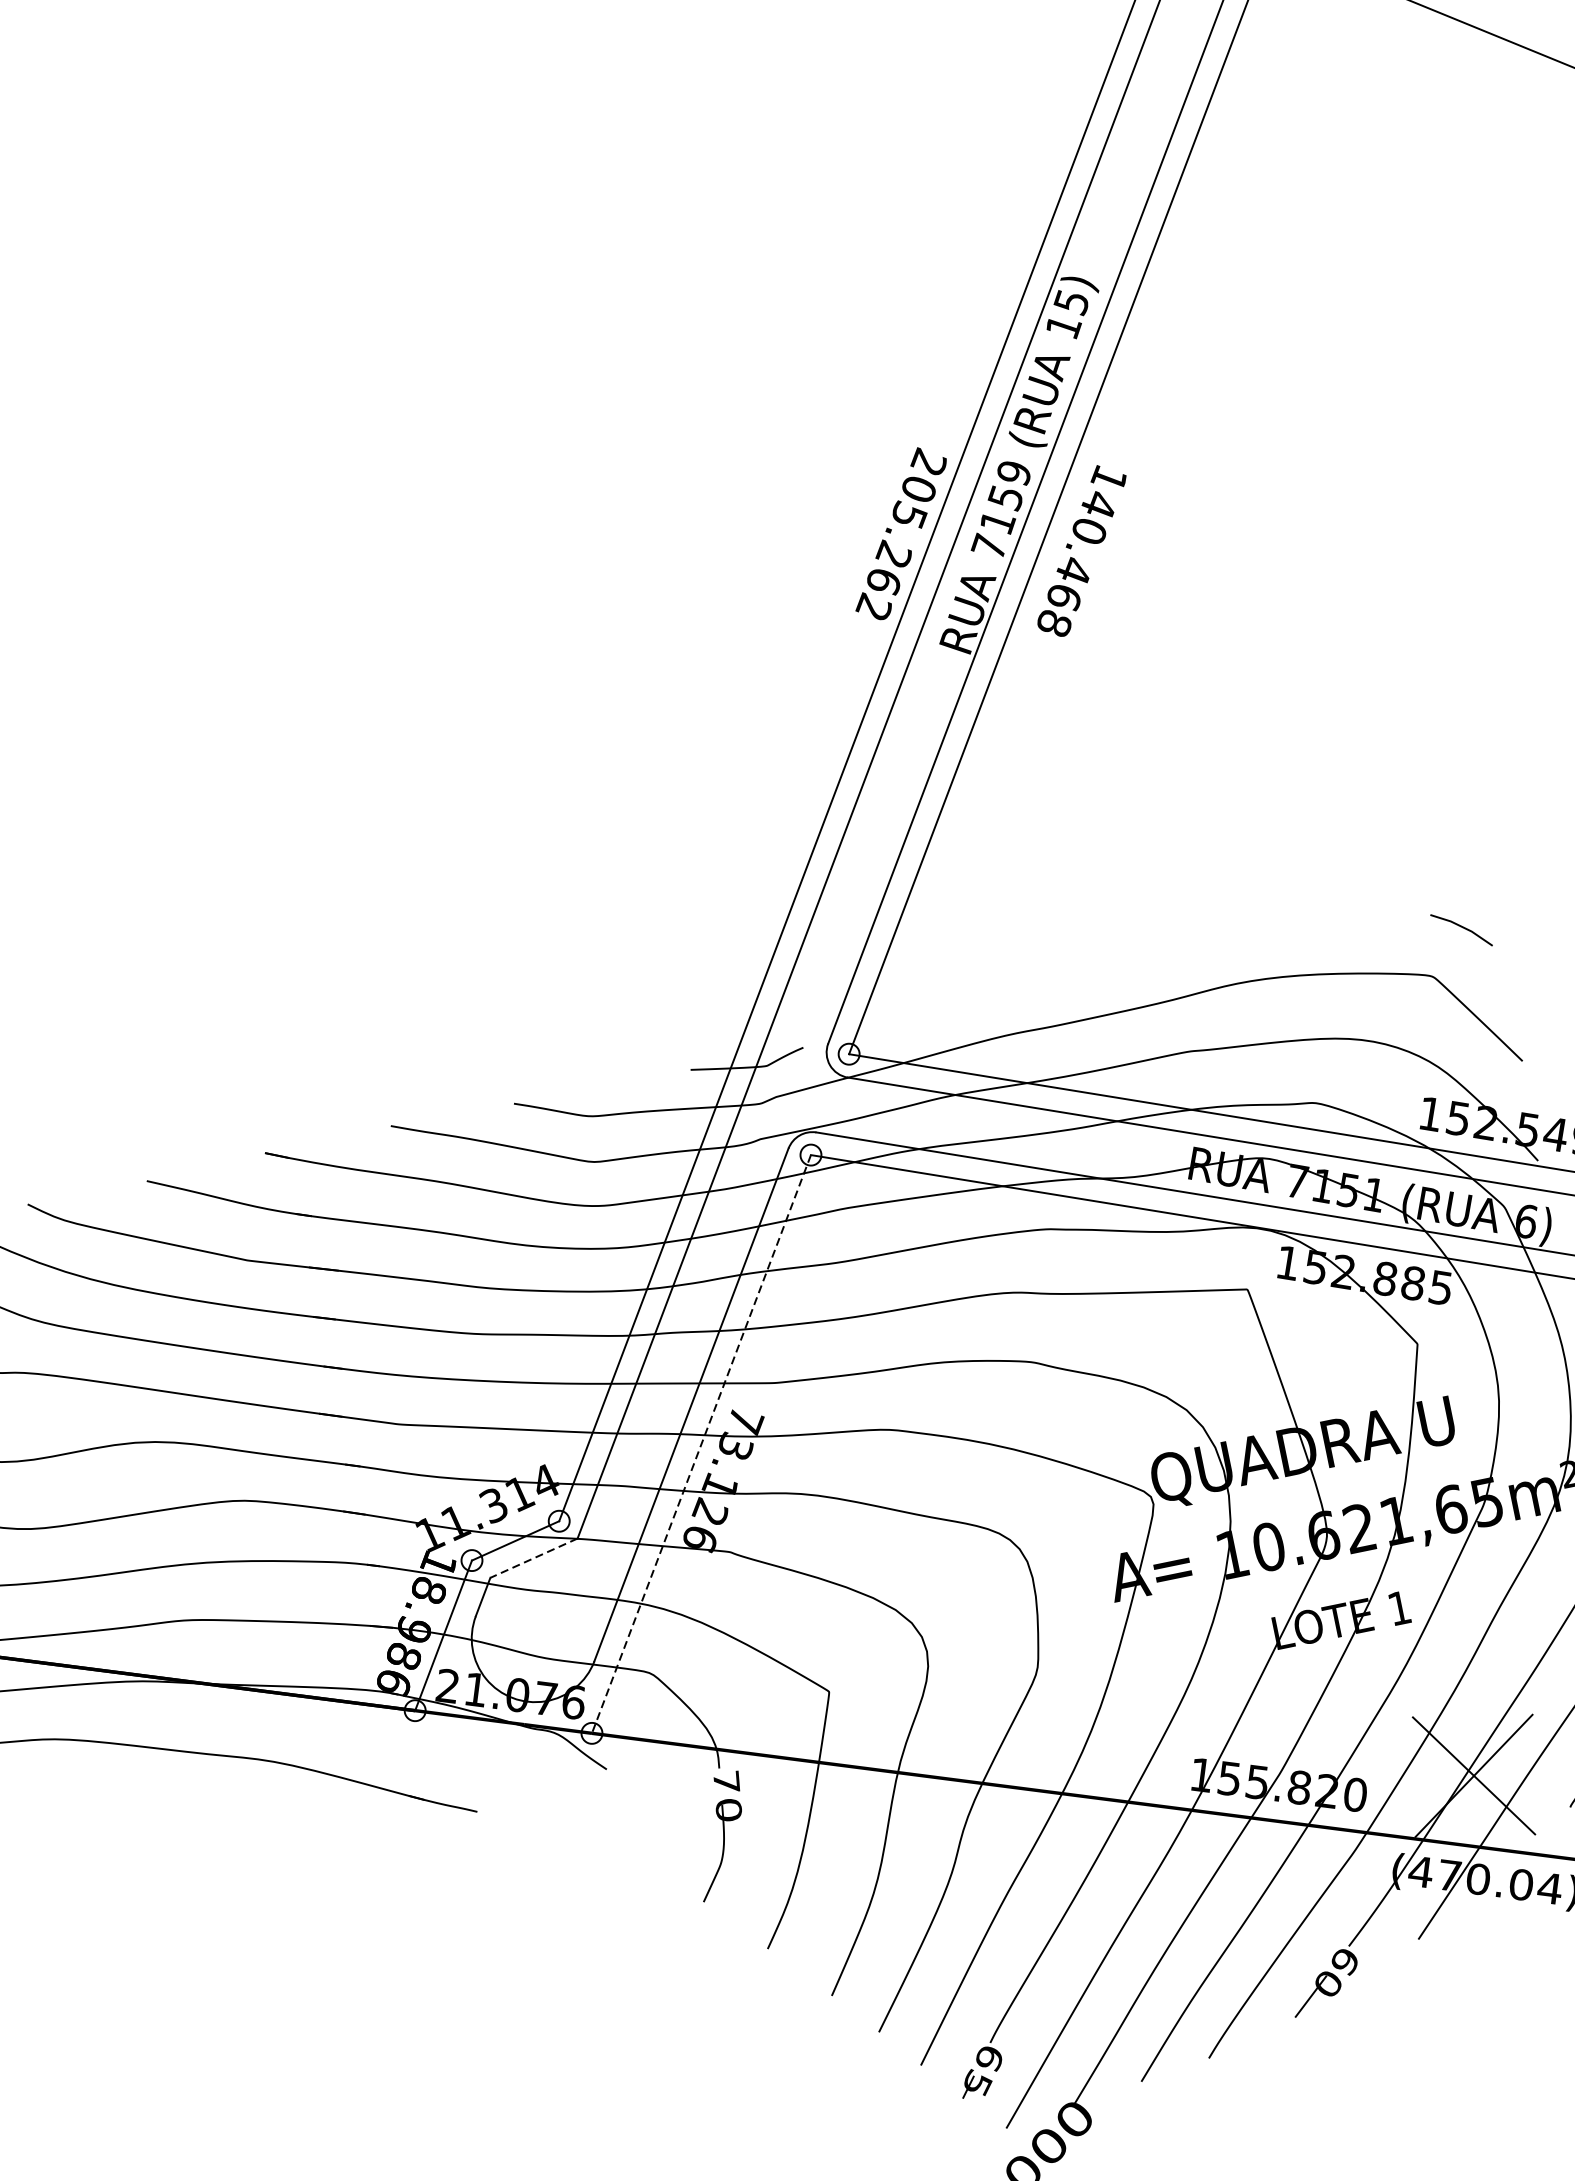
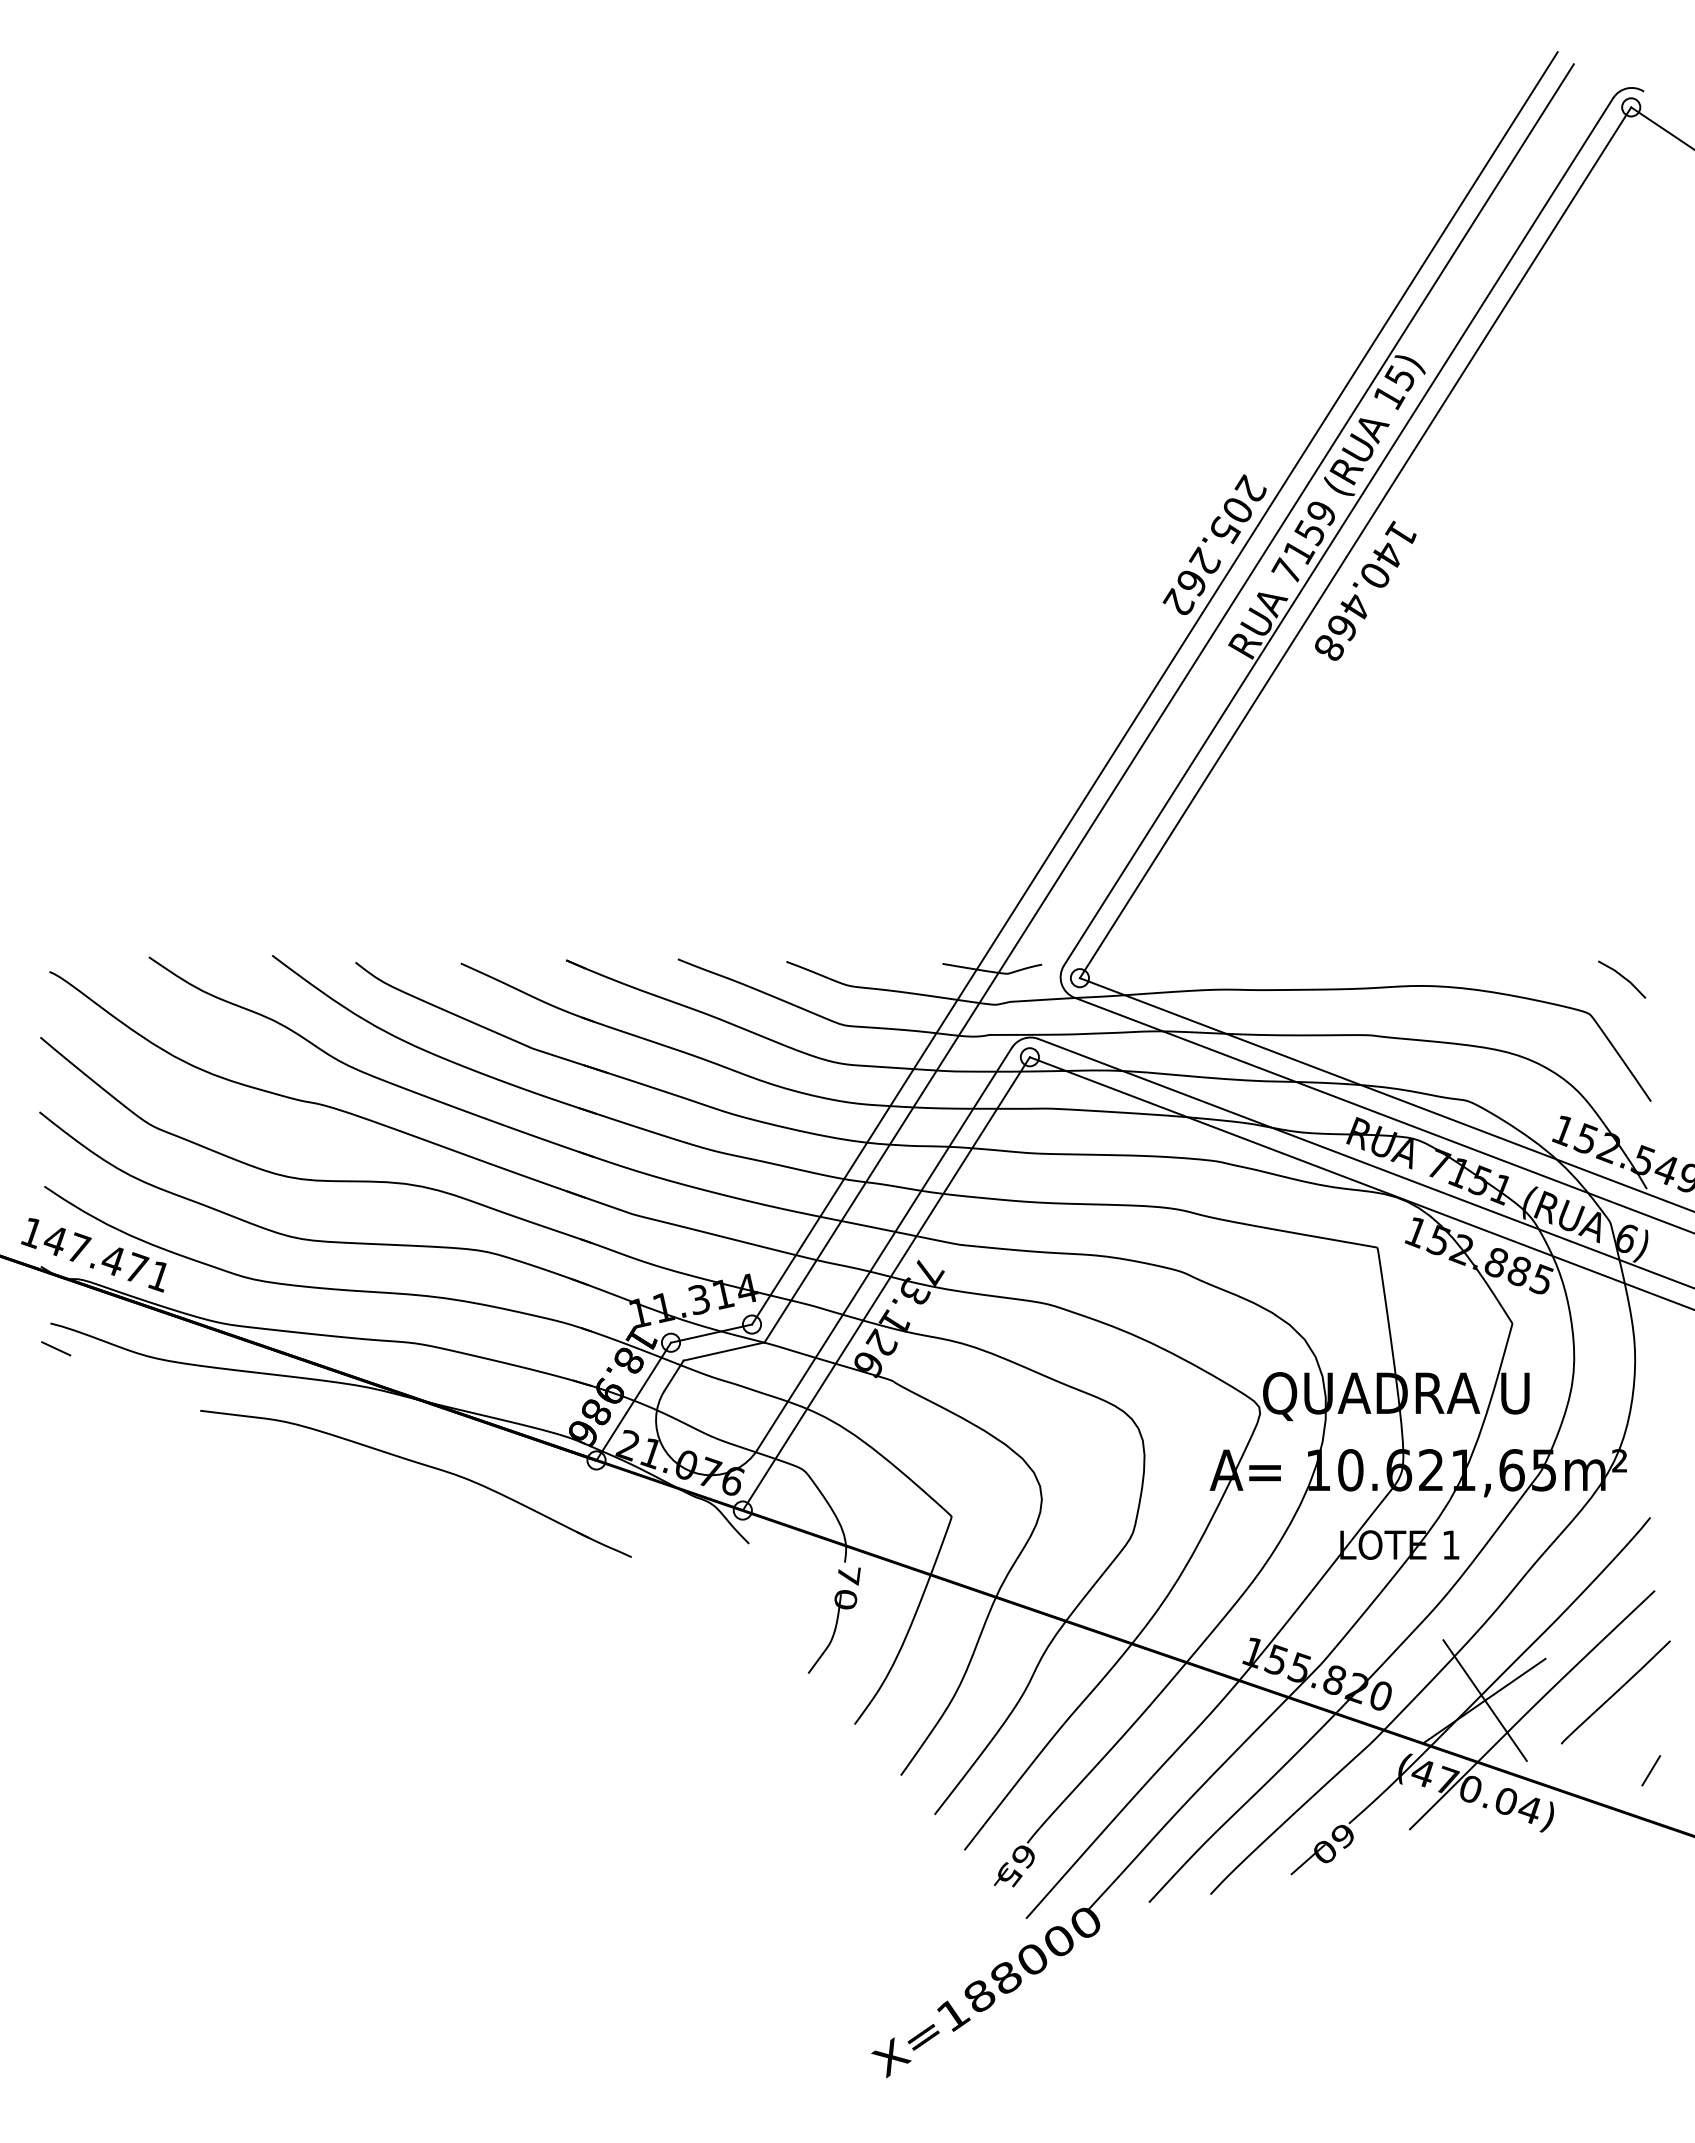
line: (701, 1444) -> (886, 1284), dashed -> solid
line: (534, 1558) -> (724, 1351), dashed -> solid

